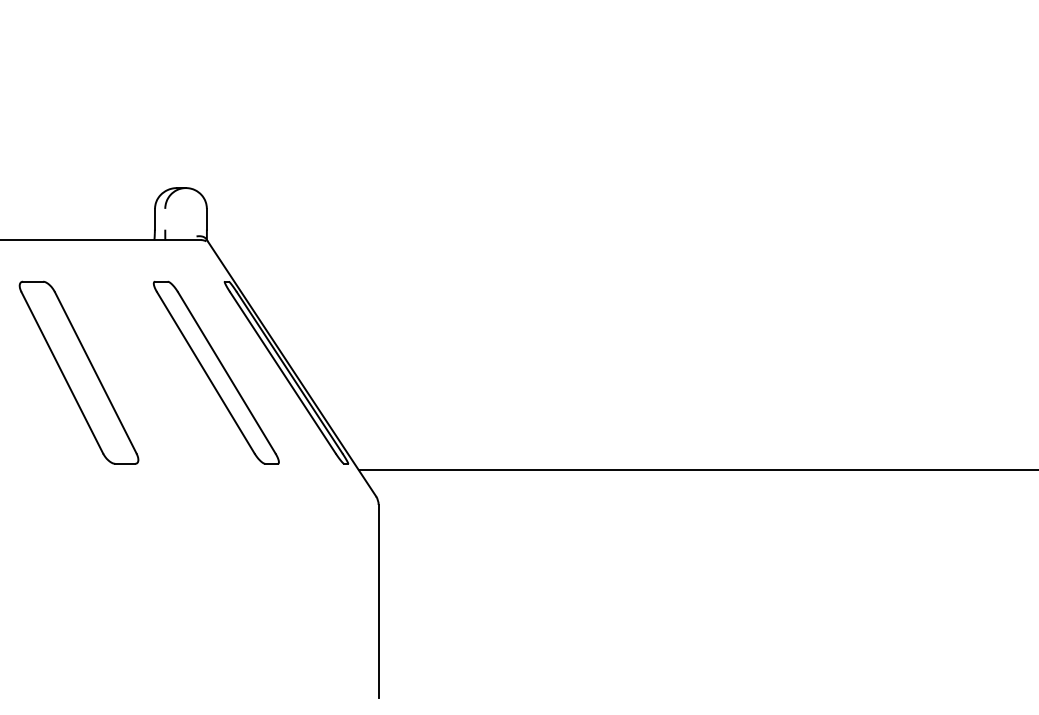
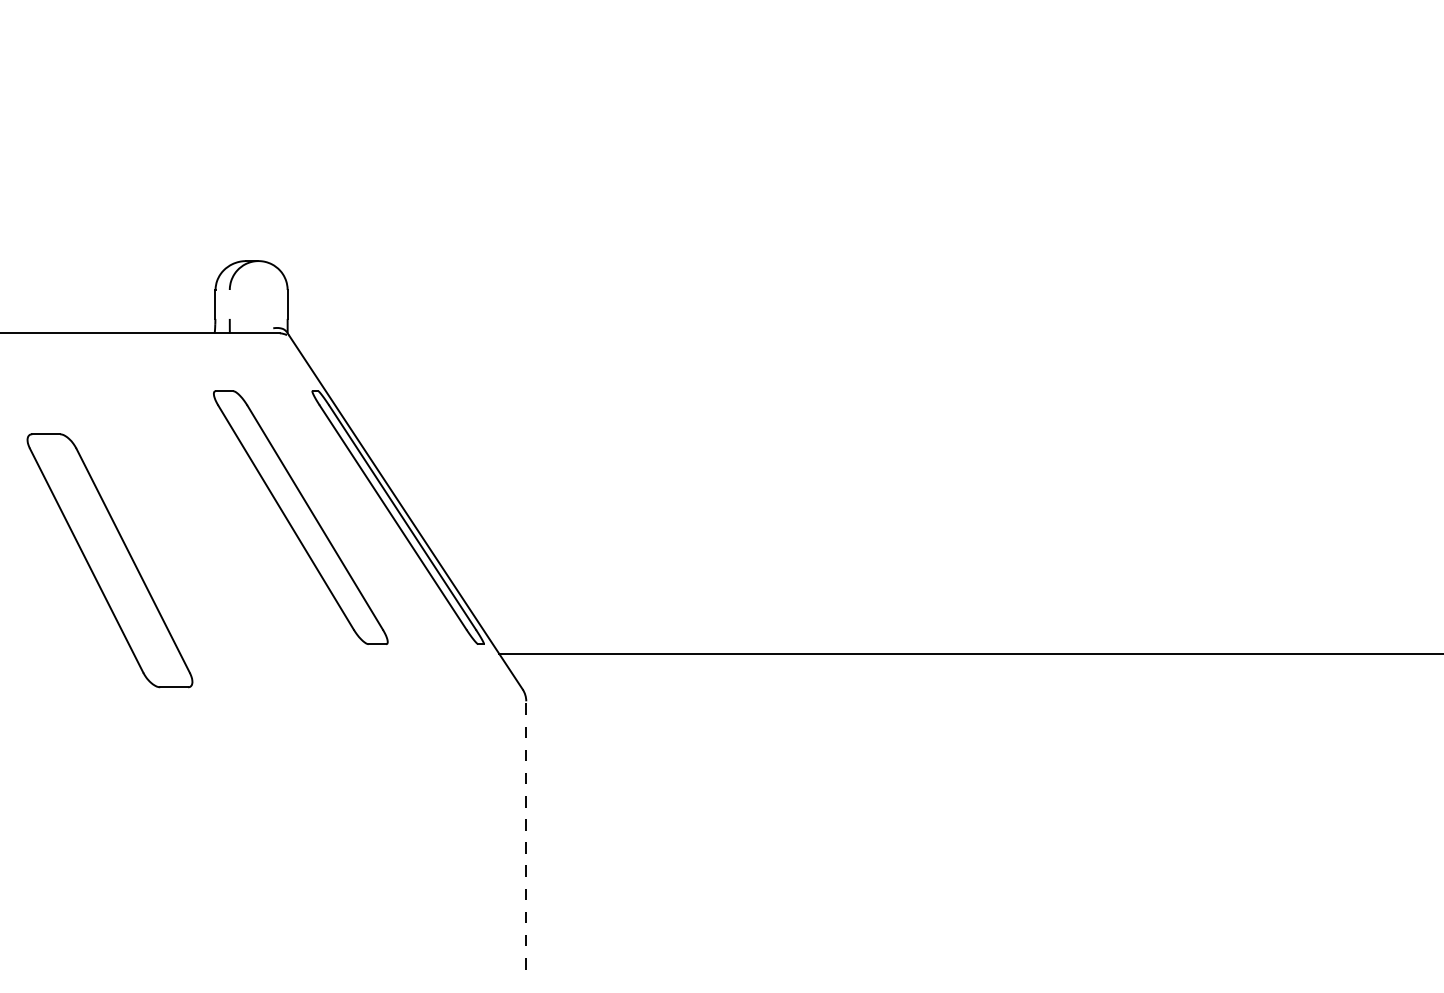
part: (78, 372) -> (109, 560), moved
line: (378, 601) -> (526, 835), solid -> dashed

